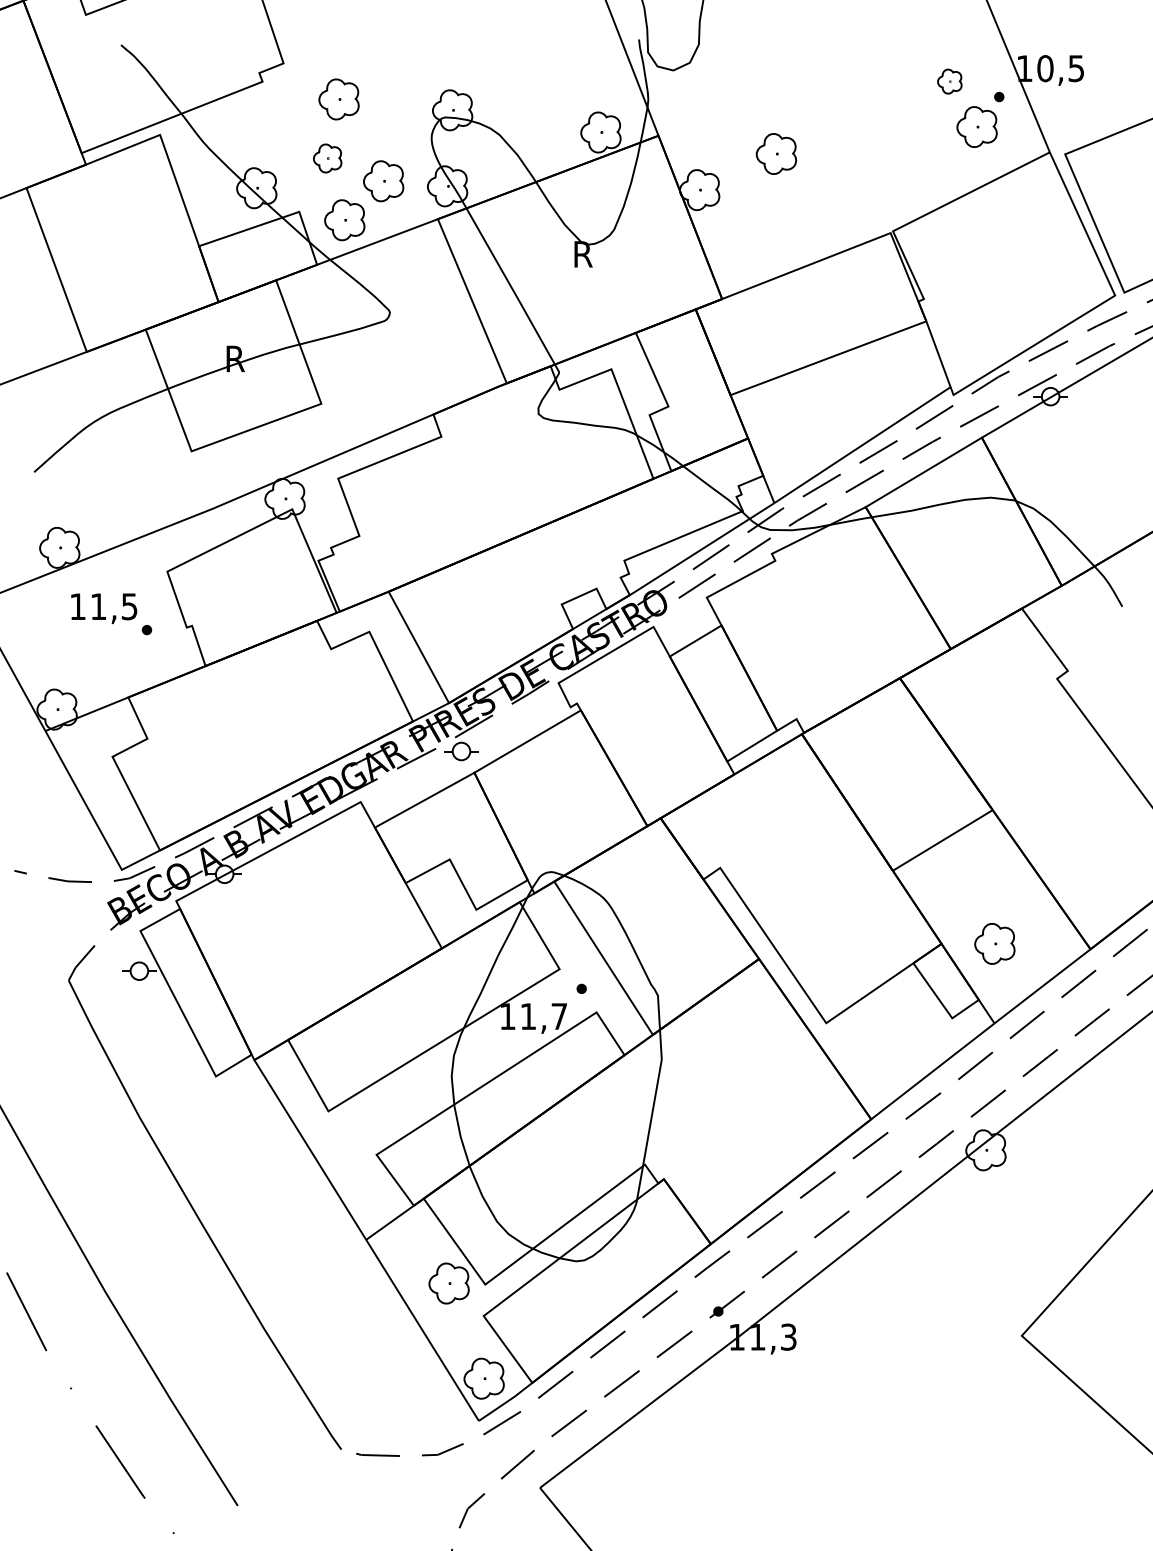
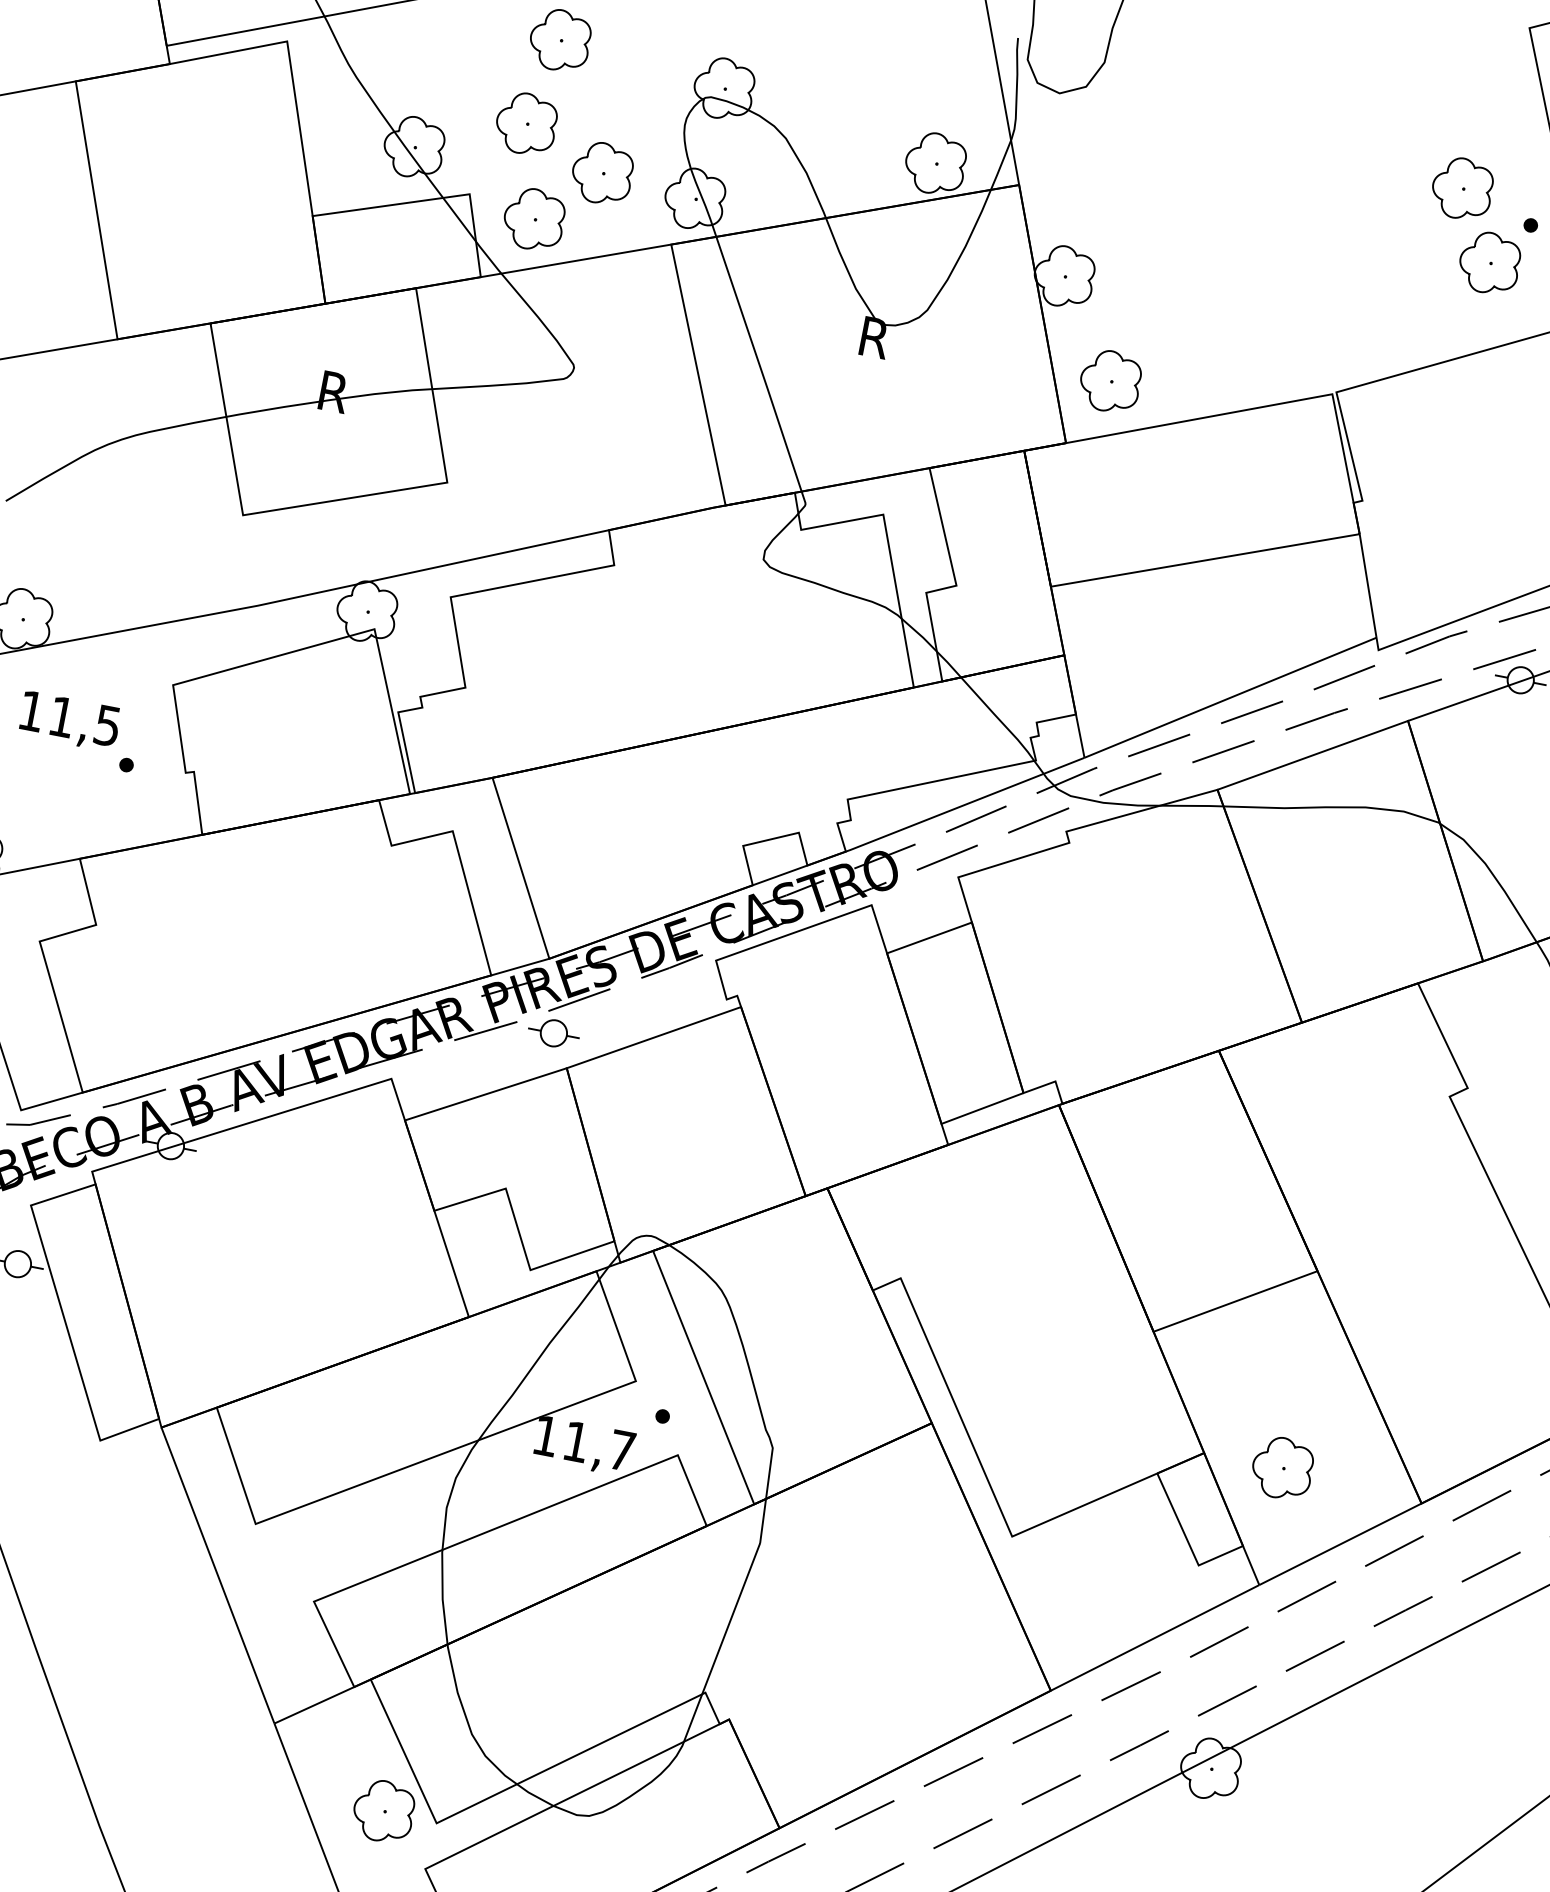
part: (949, 81) -> (1462, 188), size x1.67
part: (776, 153) -> (1110, 380), moved
part: (327, 158) -> (526, 123), size x1.43

